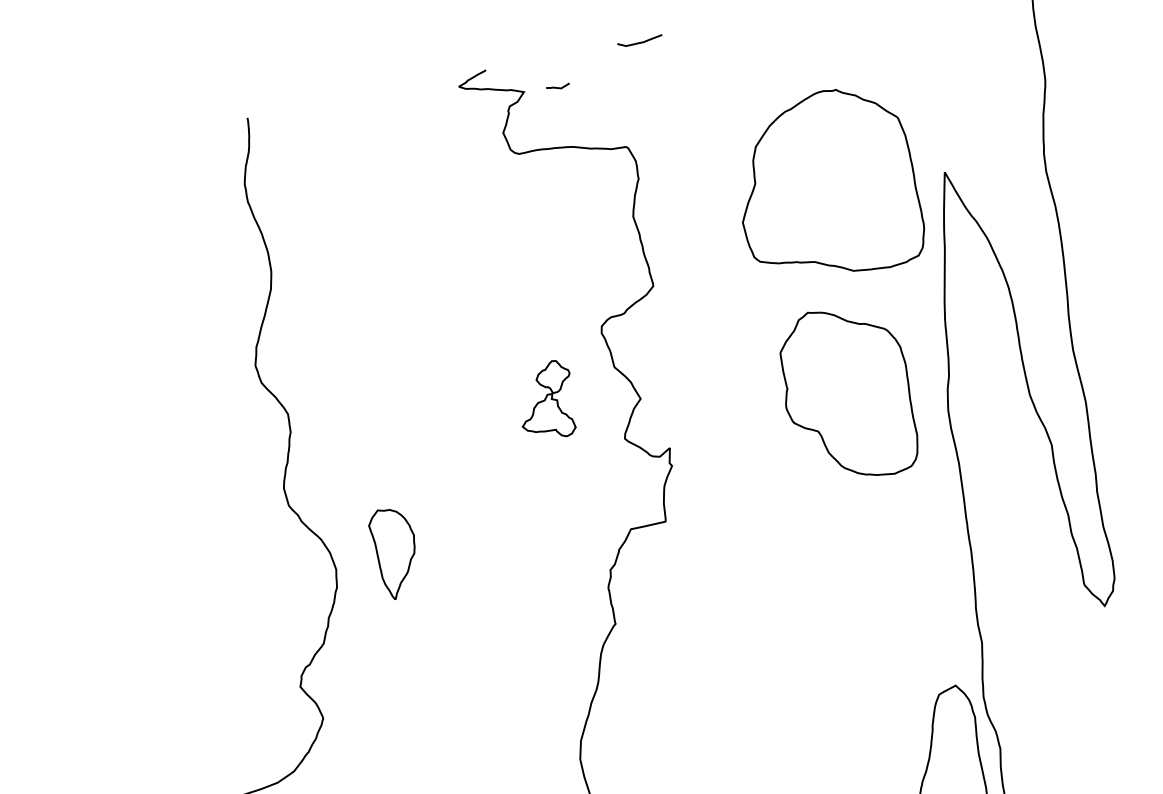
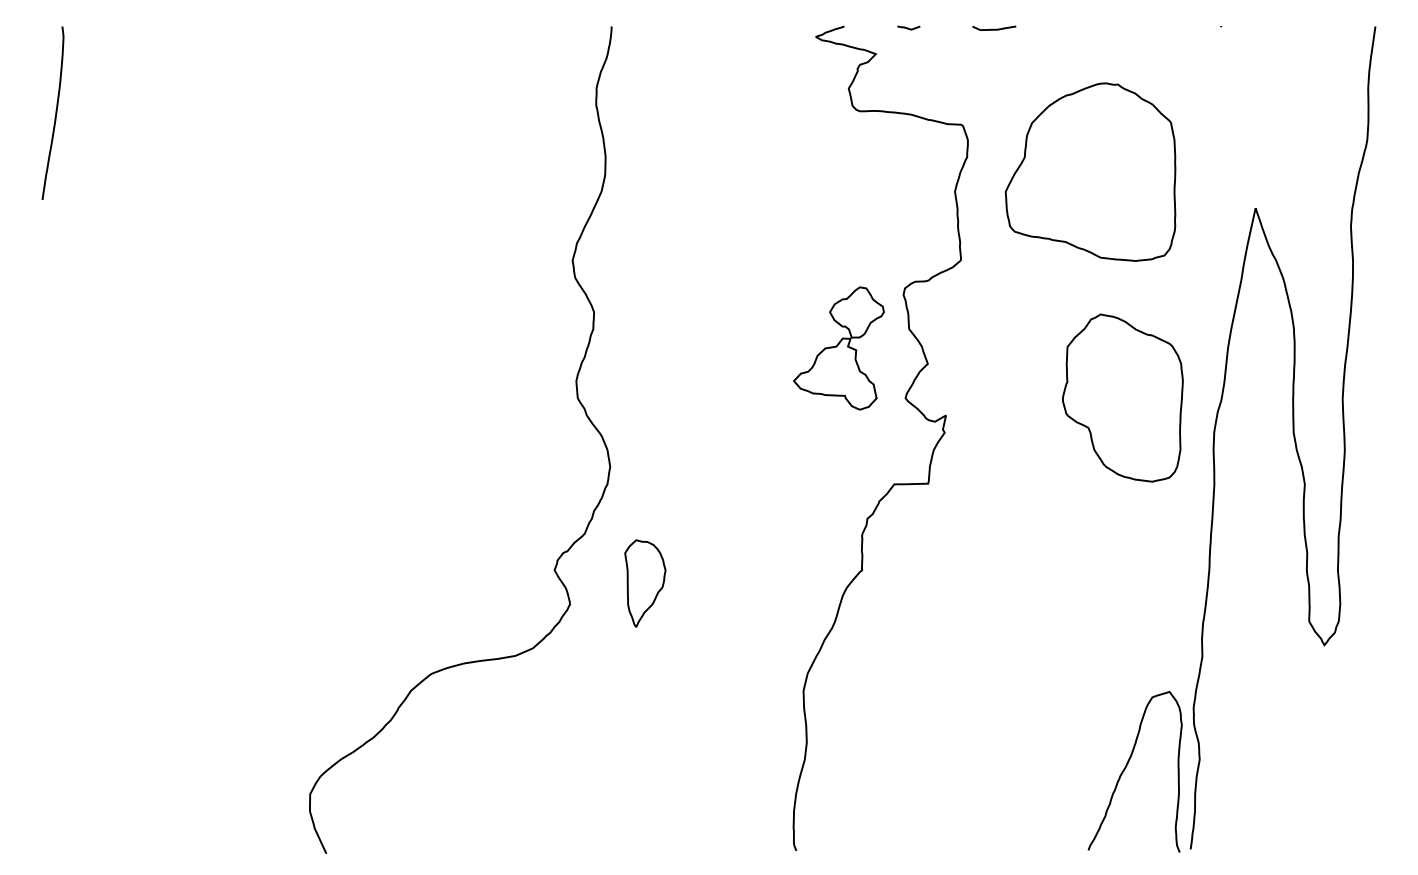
curve: (557, 86) -> (908, 27), moved
part: (825, 184) -> (1090, 171), moved
part: (545, 401) -> (838, 348), size x1.67
part: (396, 552) -> (645, 583), moved

